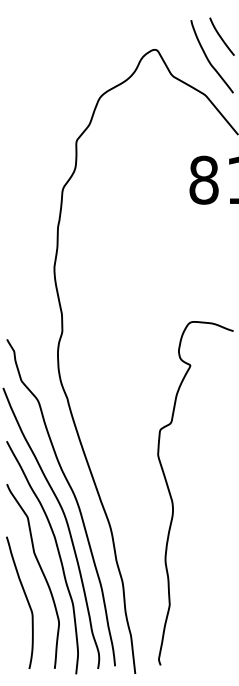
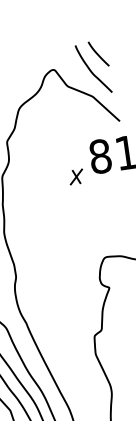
part: (166, 203) -> (76, 176), added

